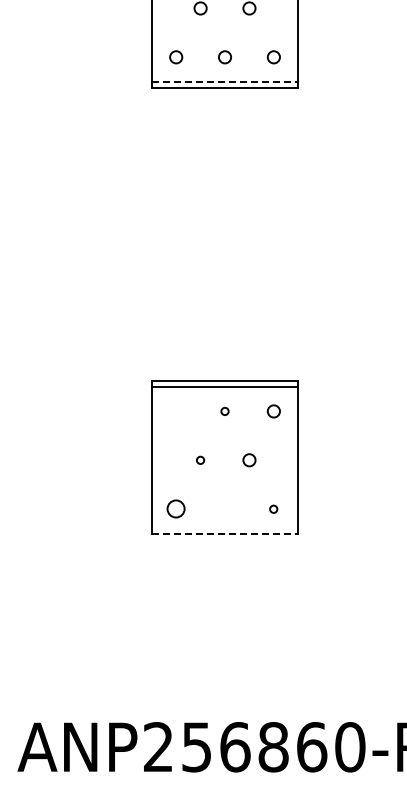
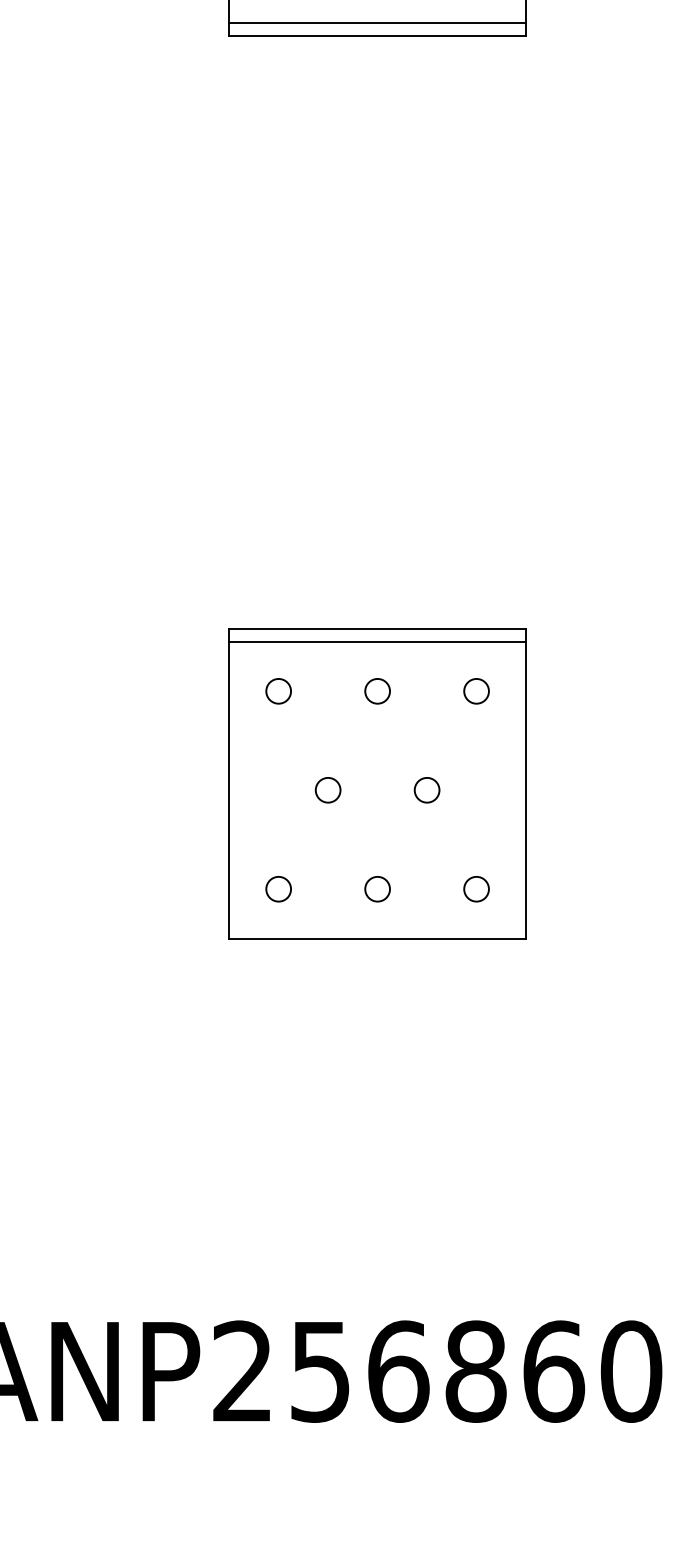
line: (225, 81) -> (378, 22), dashed -> solid
circle: (176, 411) -> (279, 691), added
circle: (224, 411) -> (376, 691), size x1.67
circle: (200, 460) -> (327, 790), size x1.67
circle: (176, 509) -> (279, 889), size x0.71
circle: (224, 509) -> (376, 889), added
circle: (273, 509) -> (475, 889), size x1.67
line: (225, 533) -> (378, 938), dashed -> solid

